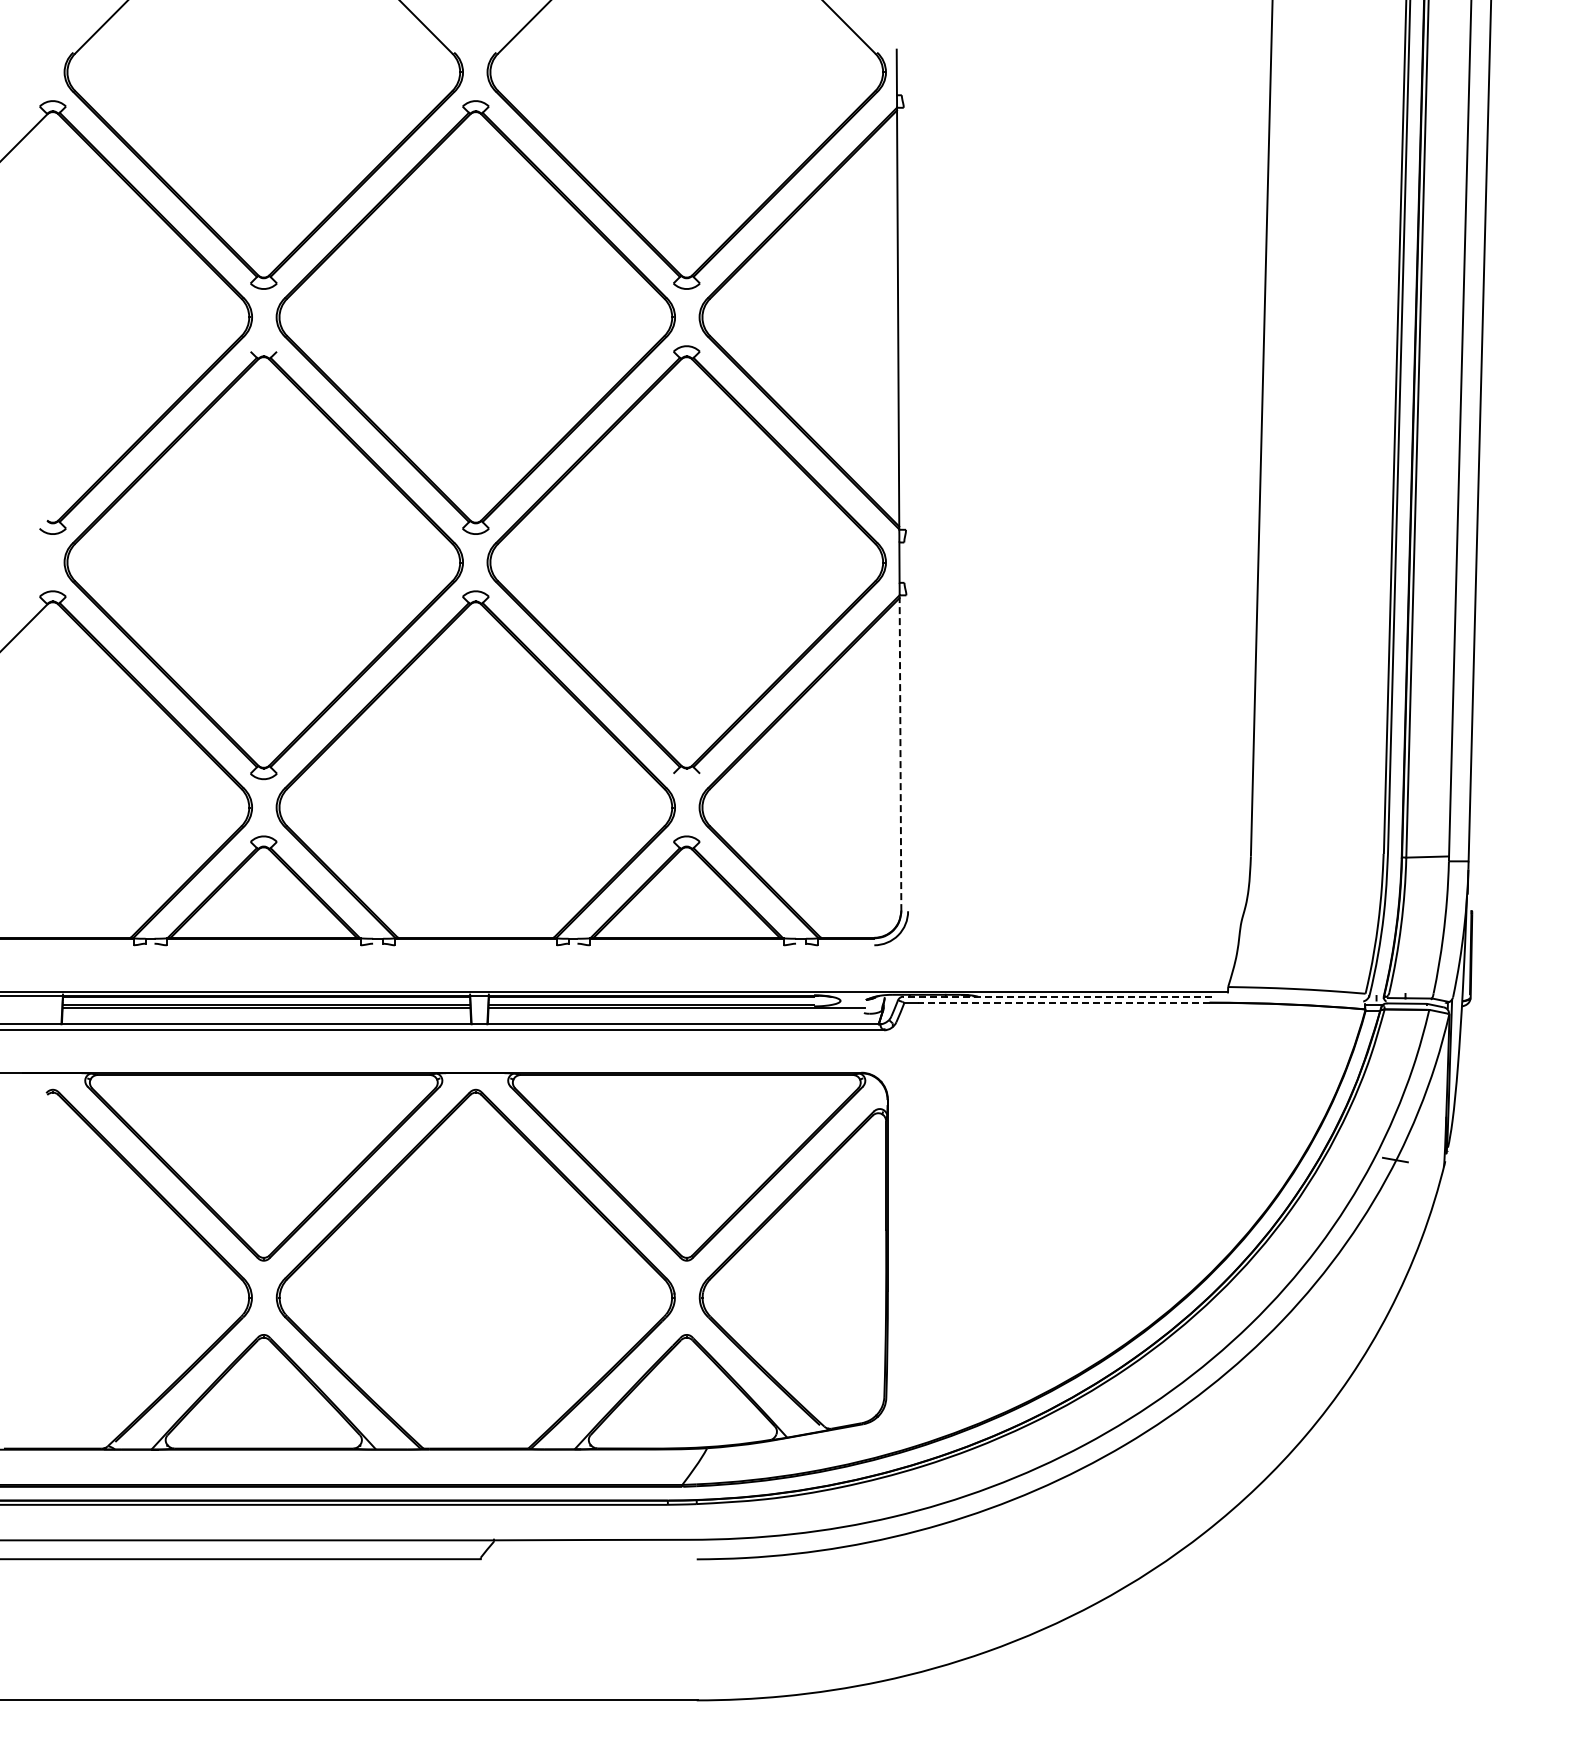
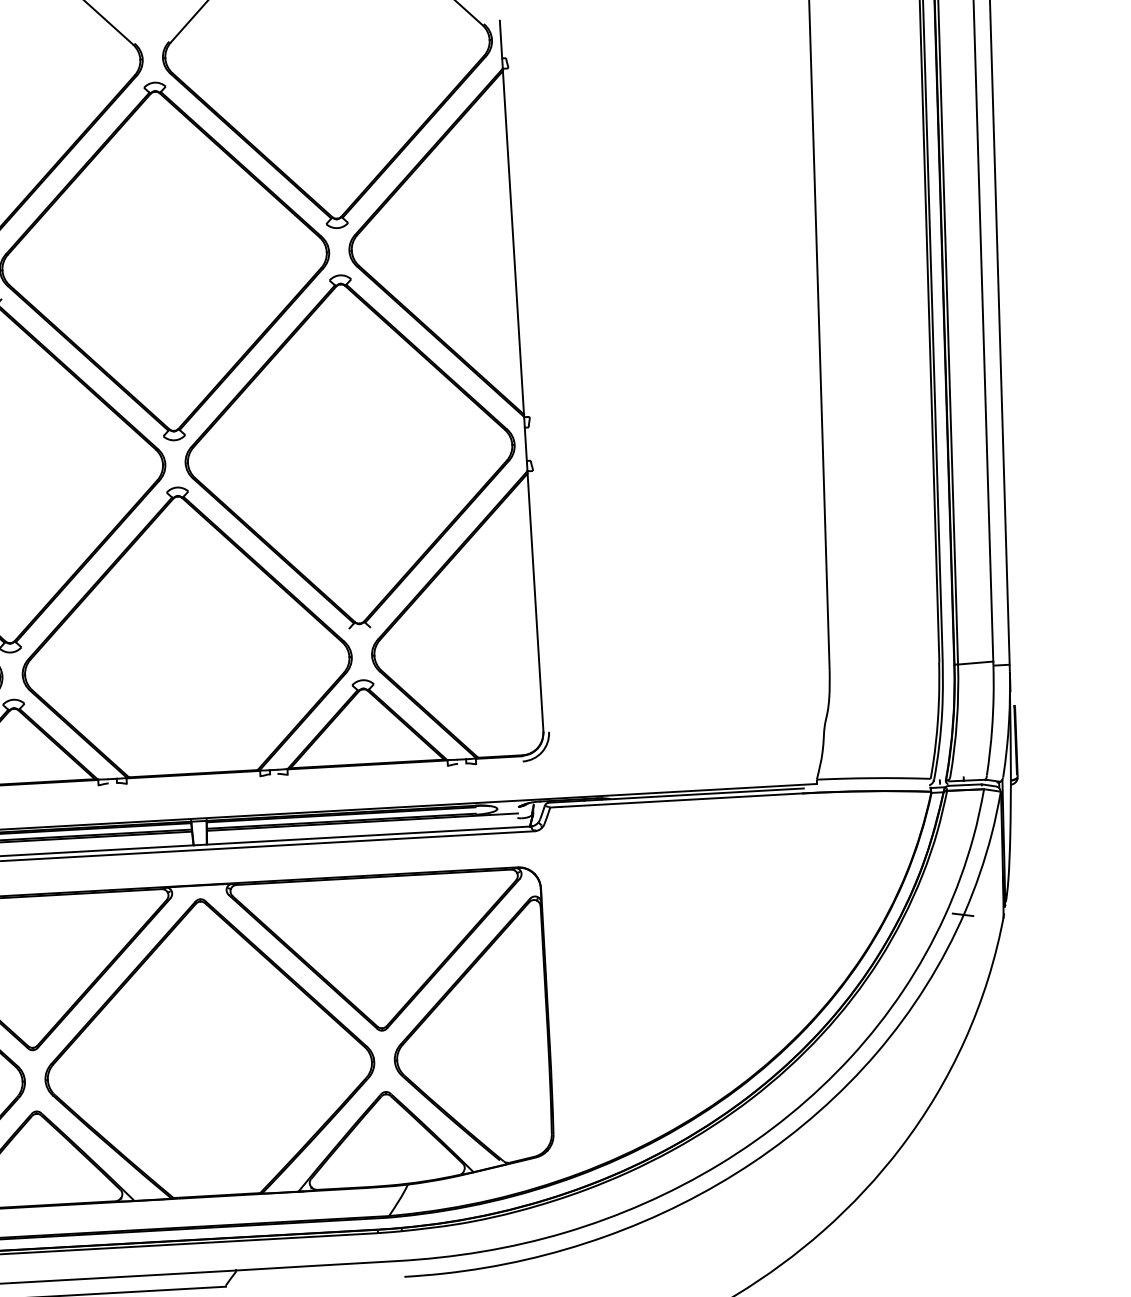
line: (900, 753) -> (535, 601), dashed -> solid
line: (1056, 996) -> (675, 795), dashed -> solid
line: (1063, 1002) -> (681, 800), dashed -> solid

